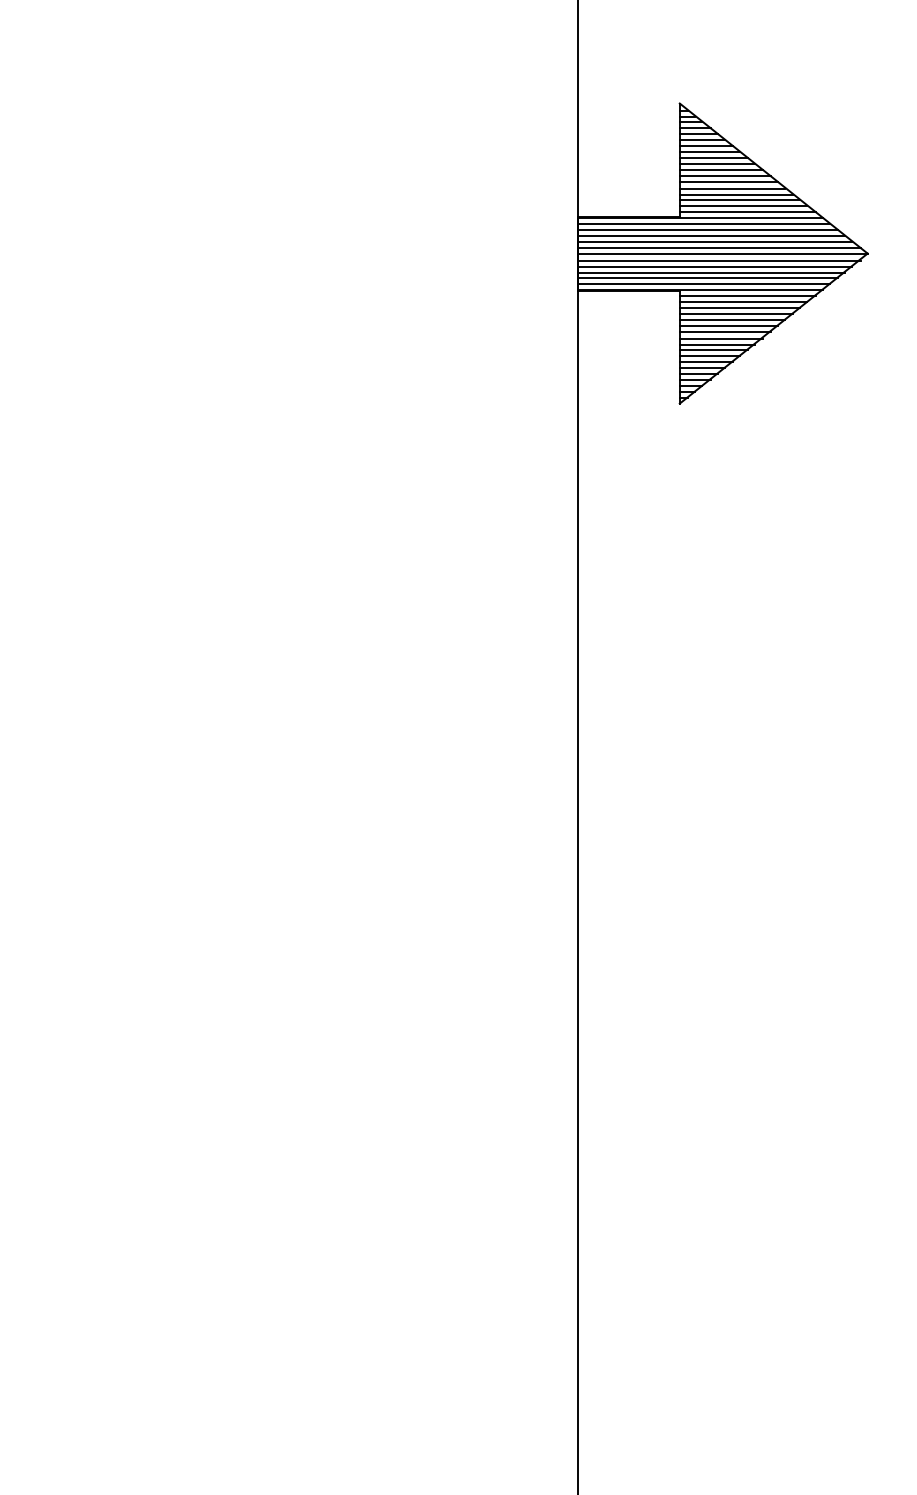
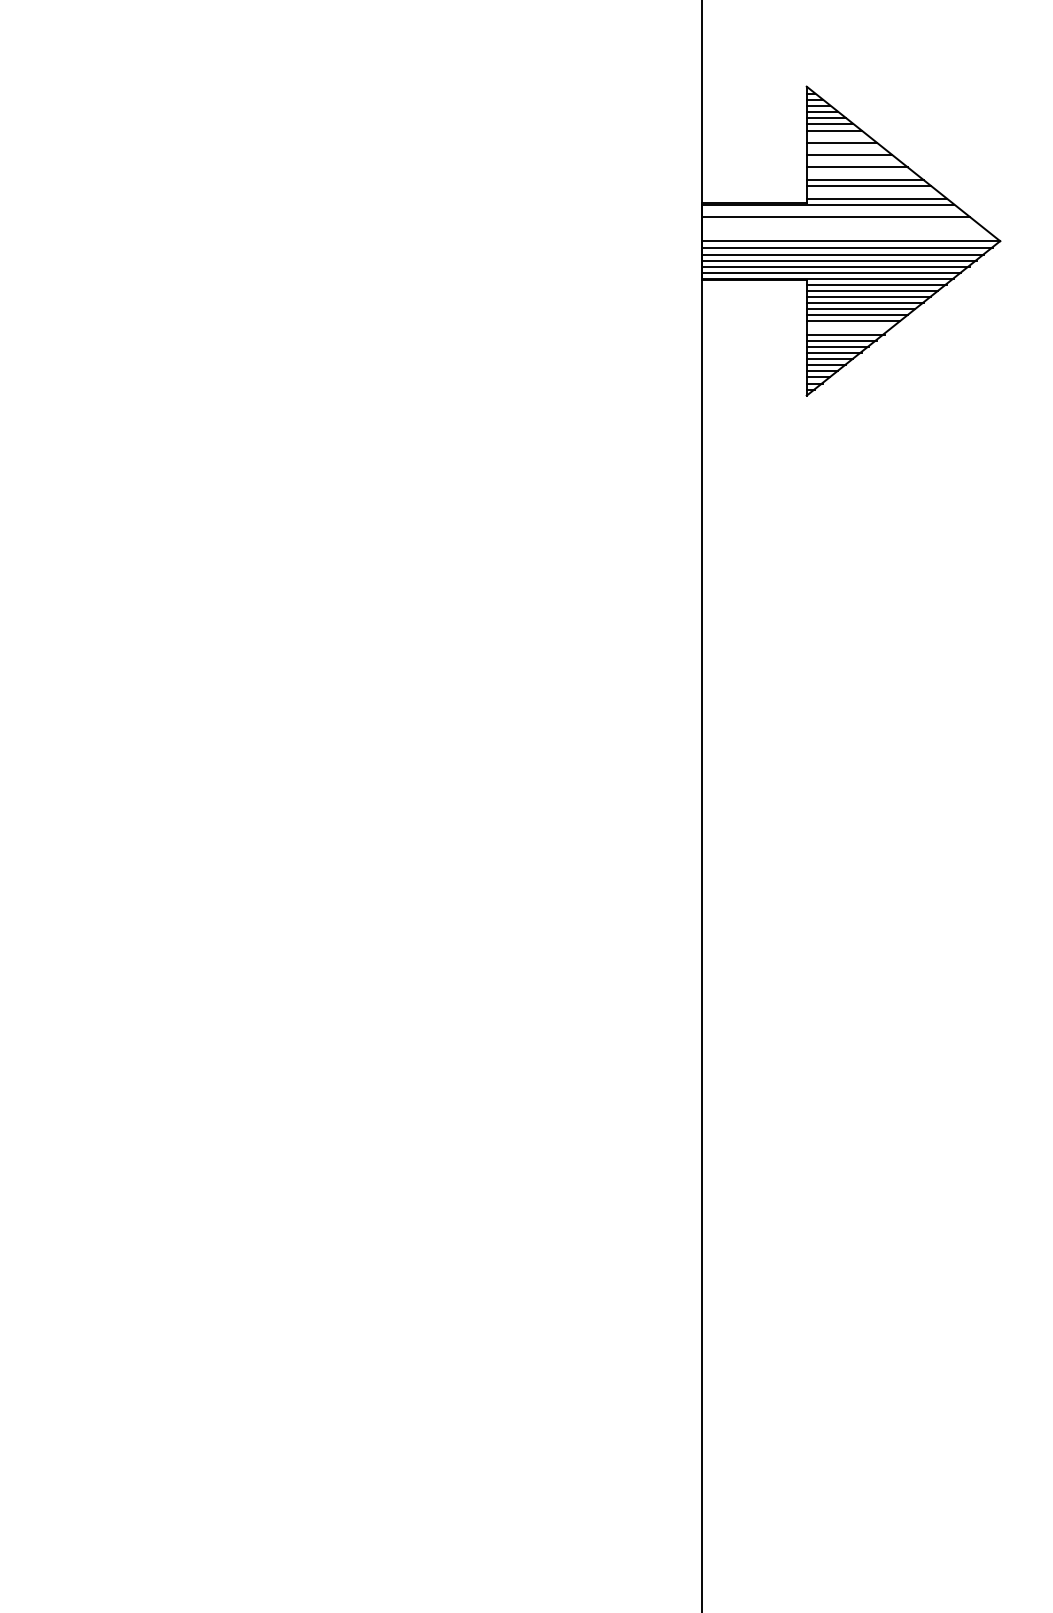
line: (709, 151) -> (837, 136), removed
line: (717, 163) -> (845, 148), removed
line: (725, 175) -> (853, 160), removed
line: (731, 188) -> (860, 174), removed
line: (743, 206) -> (872, 192), removed
line: (703, 223) -> (831, 210), removed
line: (711, 236) -> (839, 223), removed
line: (715, 242) -> (843, 229), removed
line: (719, 248) -> (847, 235), removed
line: (720, 338) -> (848, 328), removed

